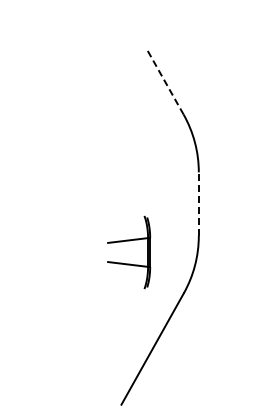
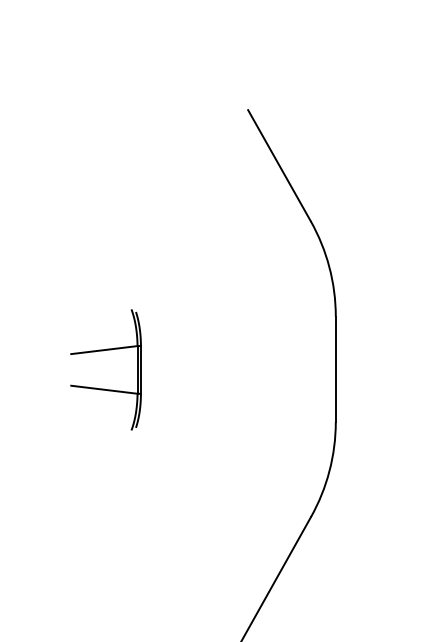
line: (164, 80) -> (278, 164), dashed -> solid
line: (198, 204) -> (335, 369), dashed -> solid
part: (129, 241) -> (106, 351), moved

